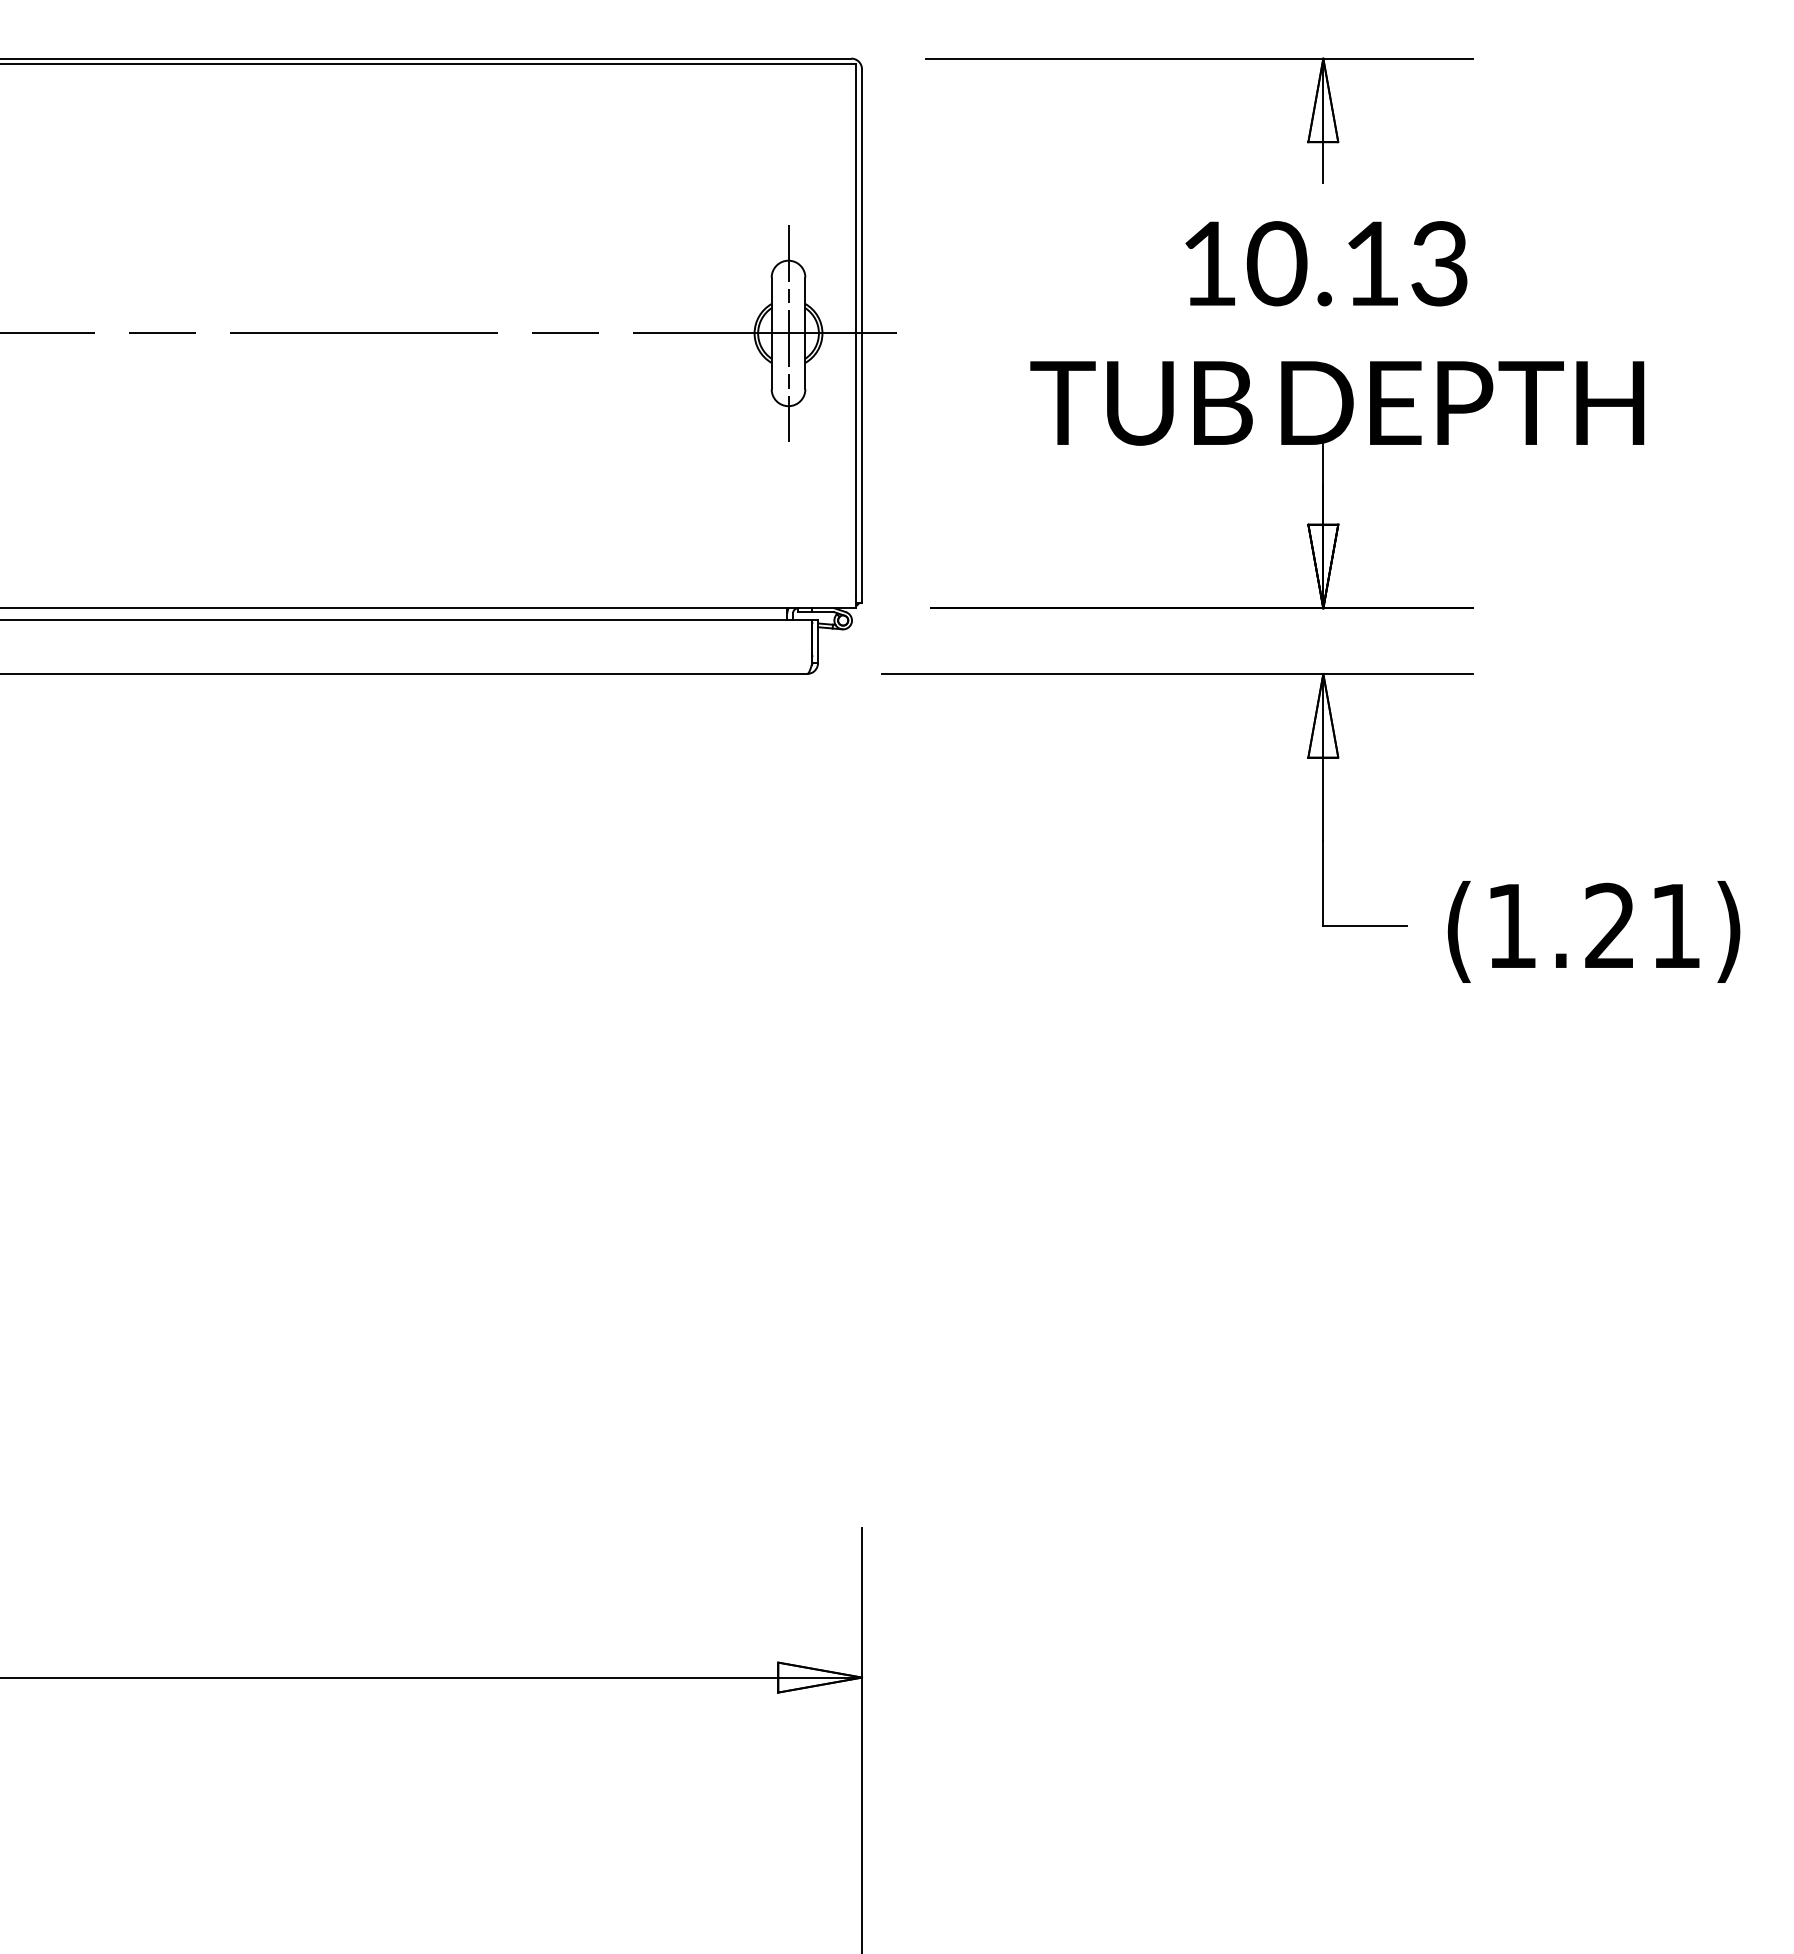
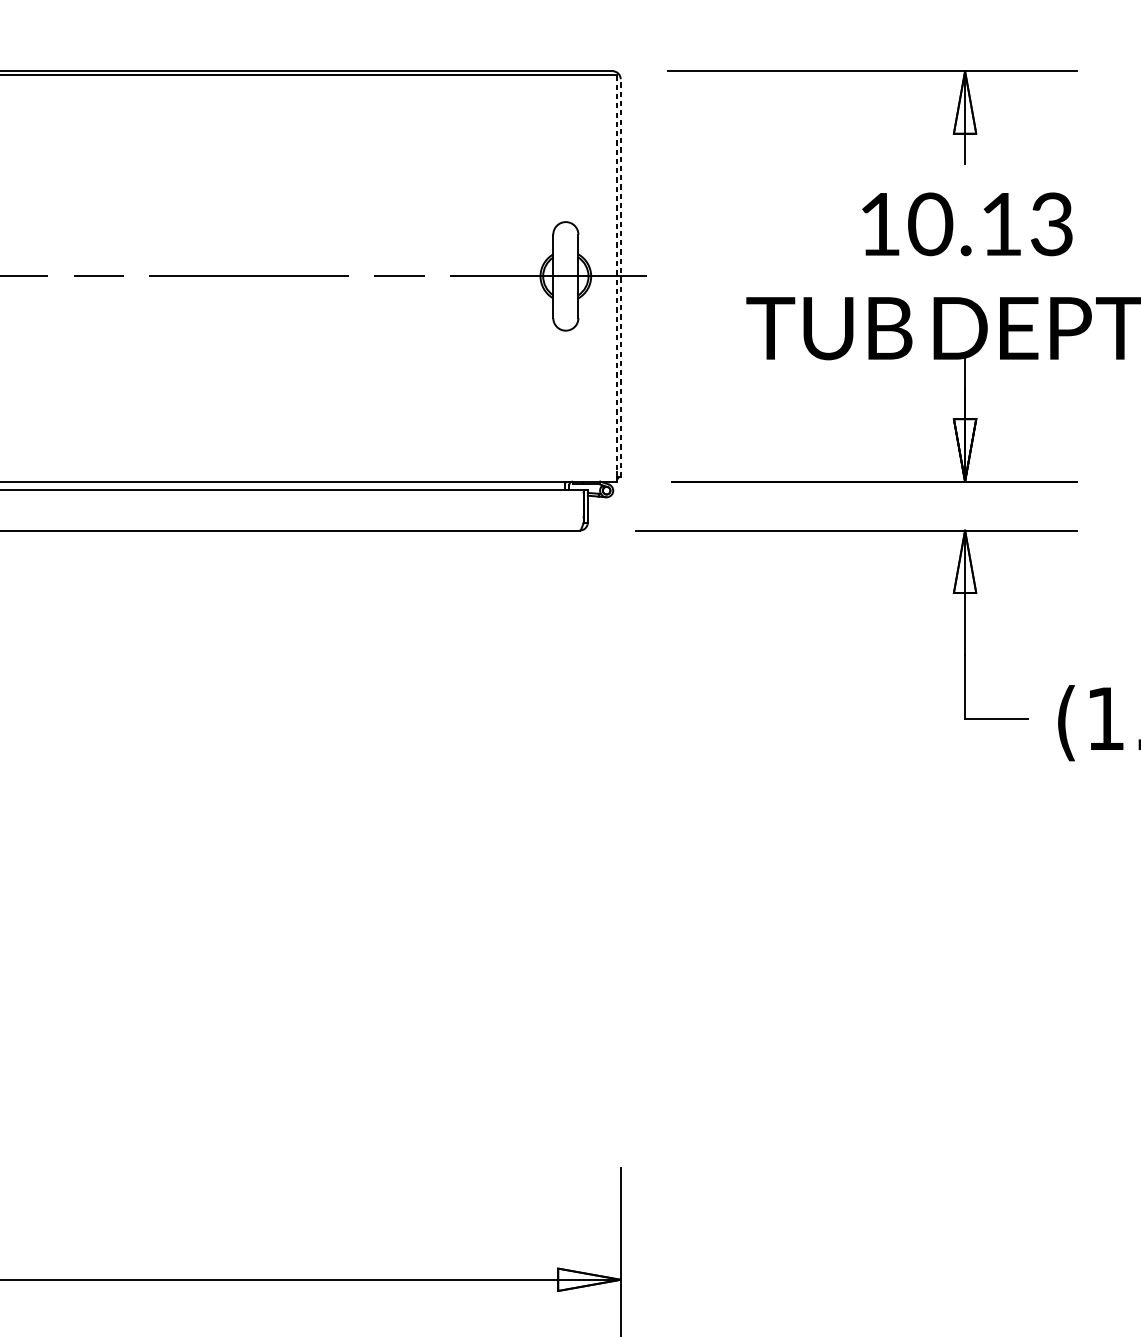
line: (856, 330) -> (616, 274), solid -> dashed
line: (788, 333) -> (565, 276), removed
line: (862, 336) -> (621, 278), solid -> dashed

